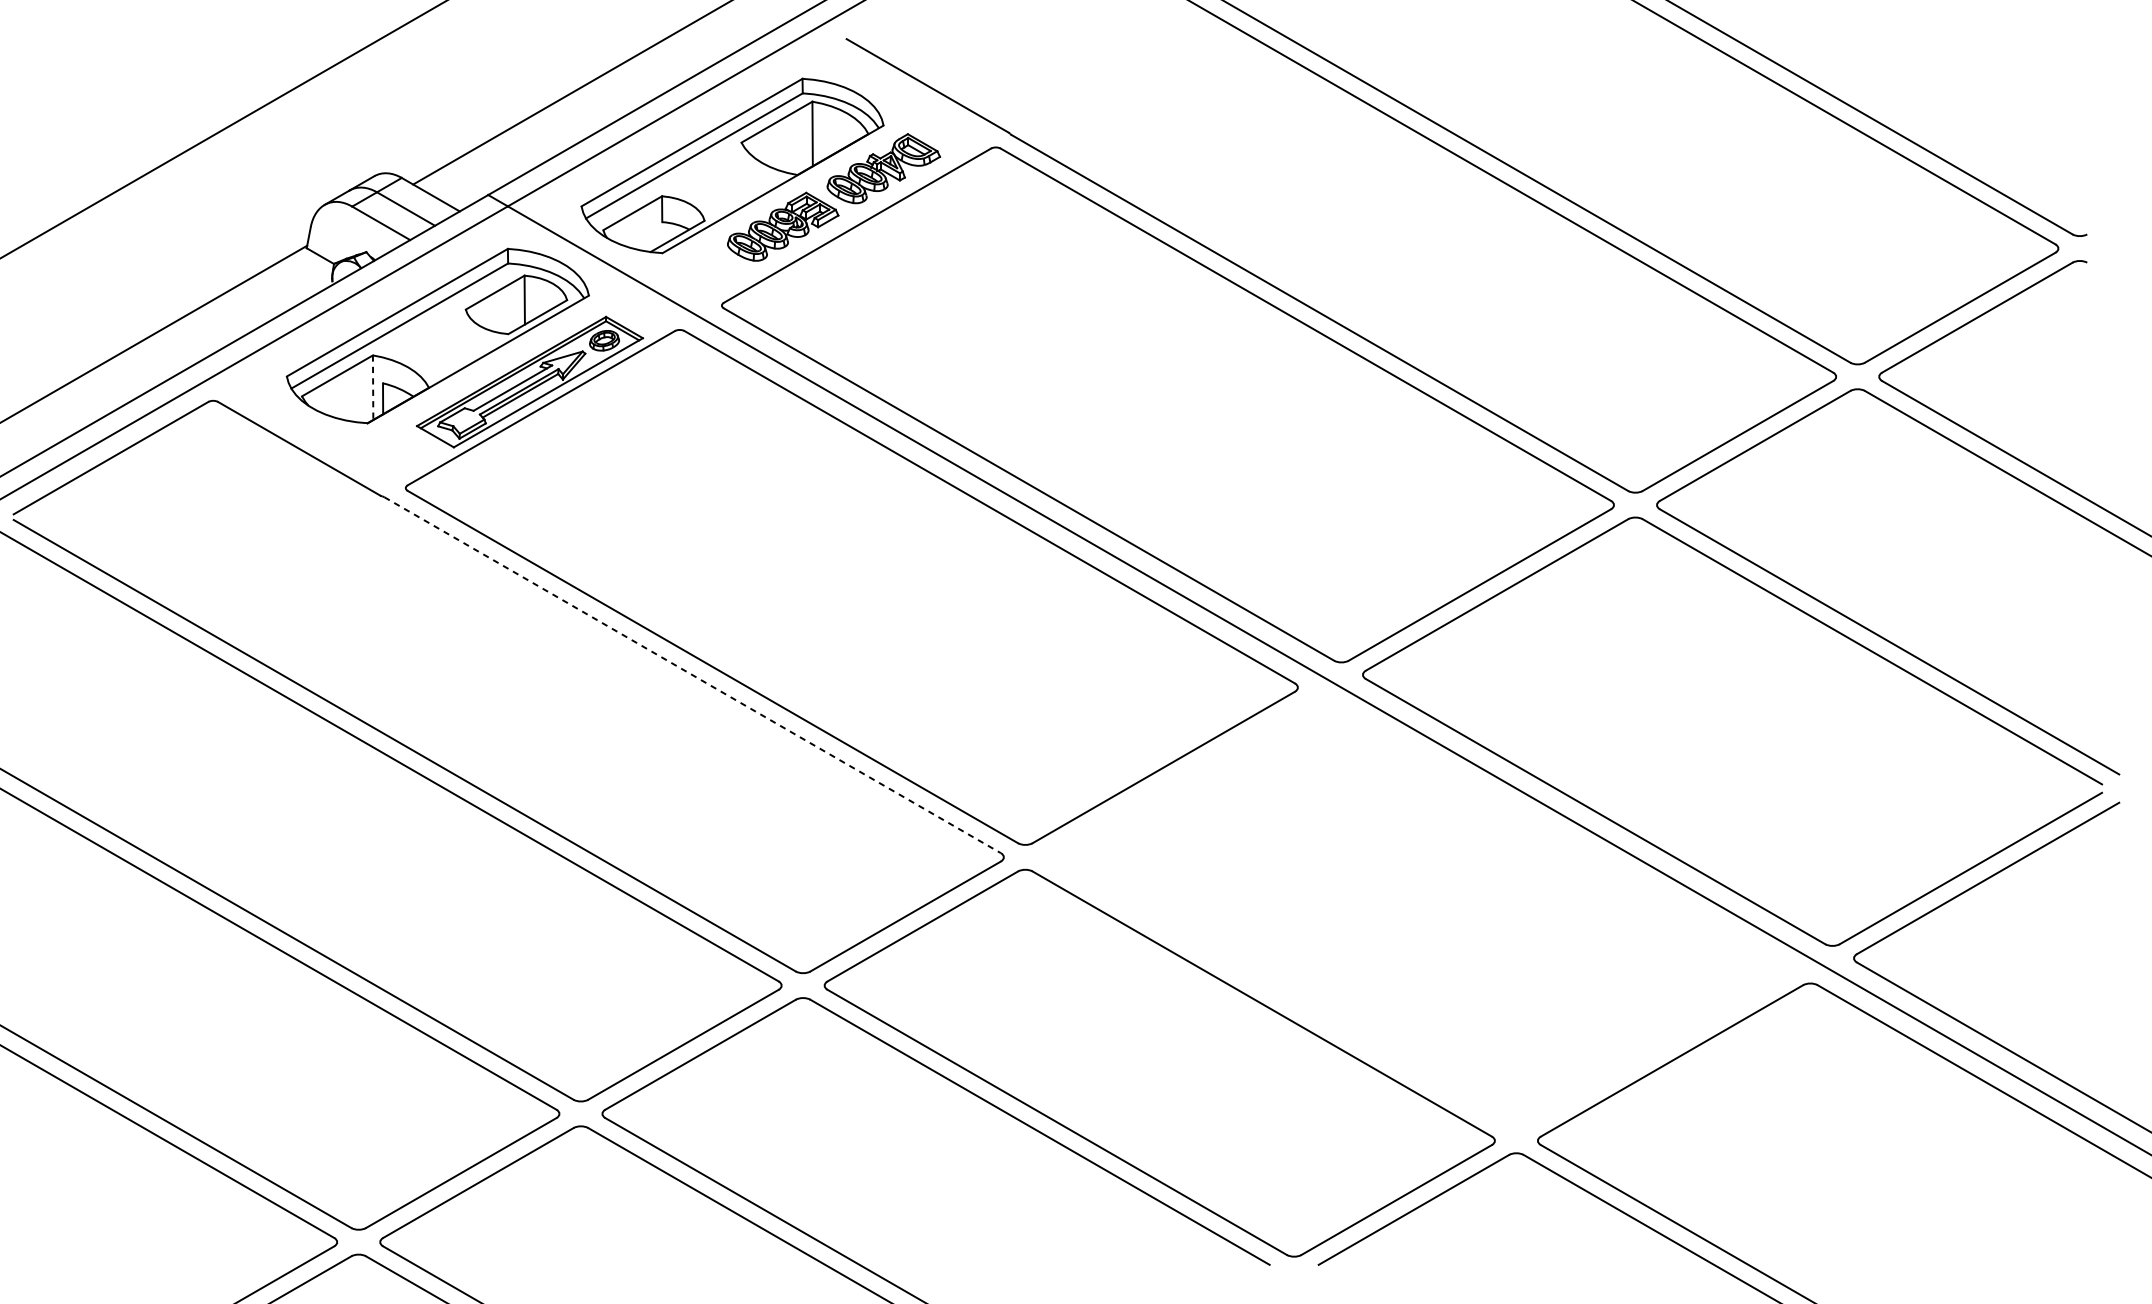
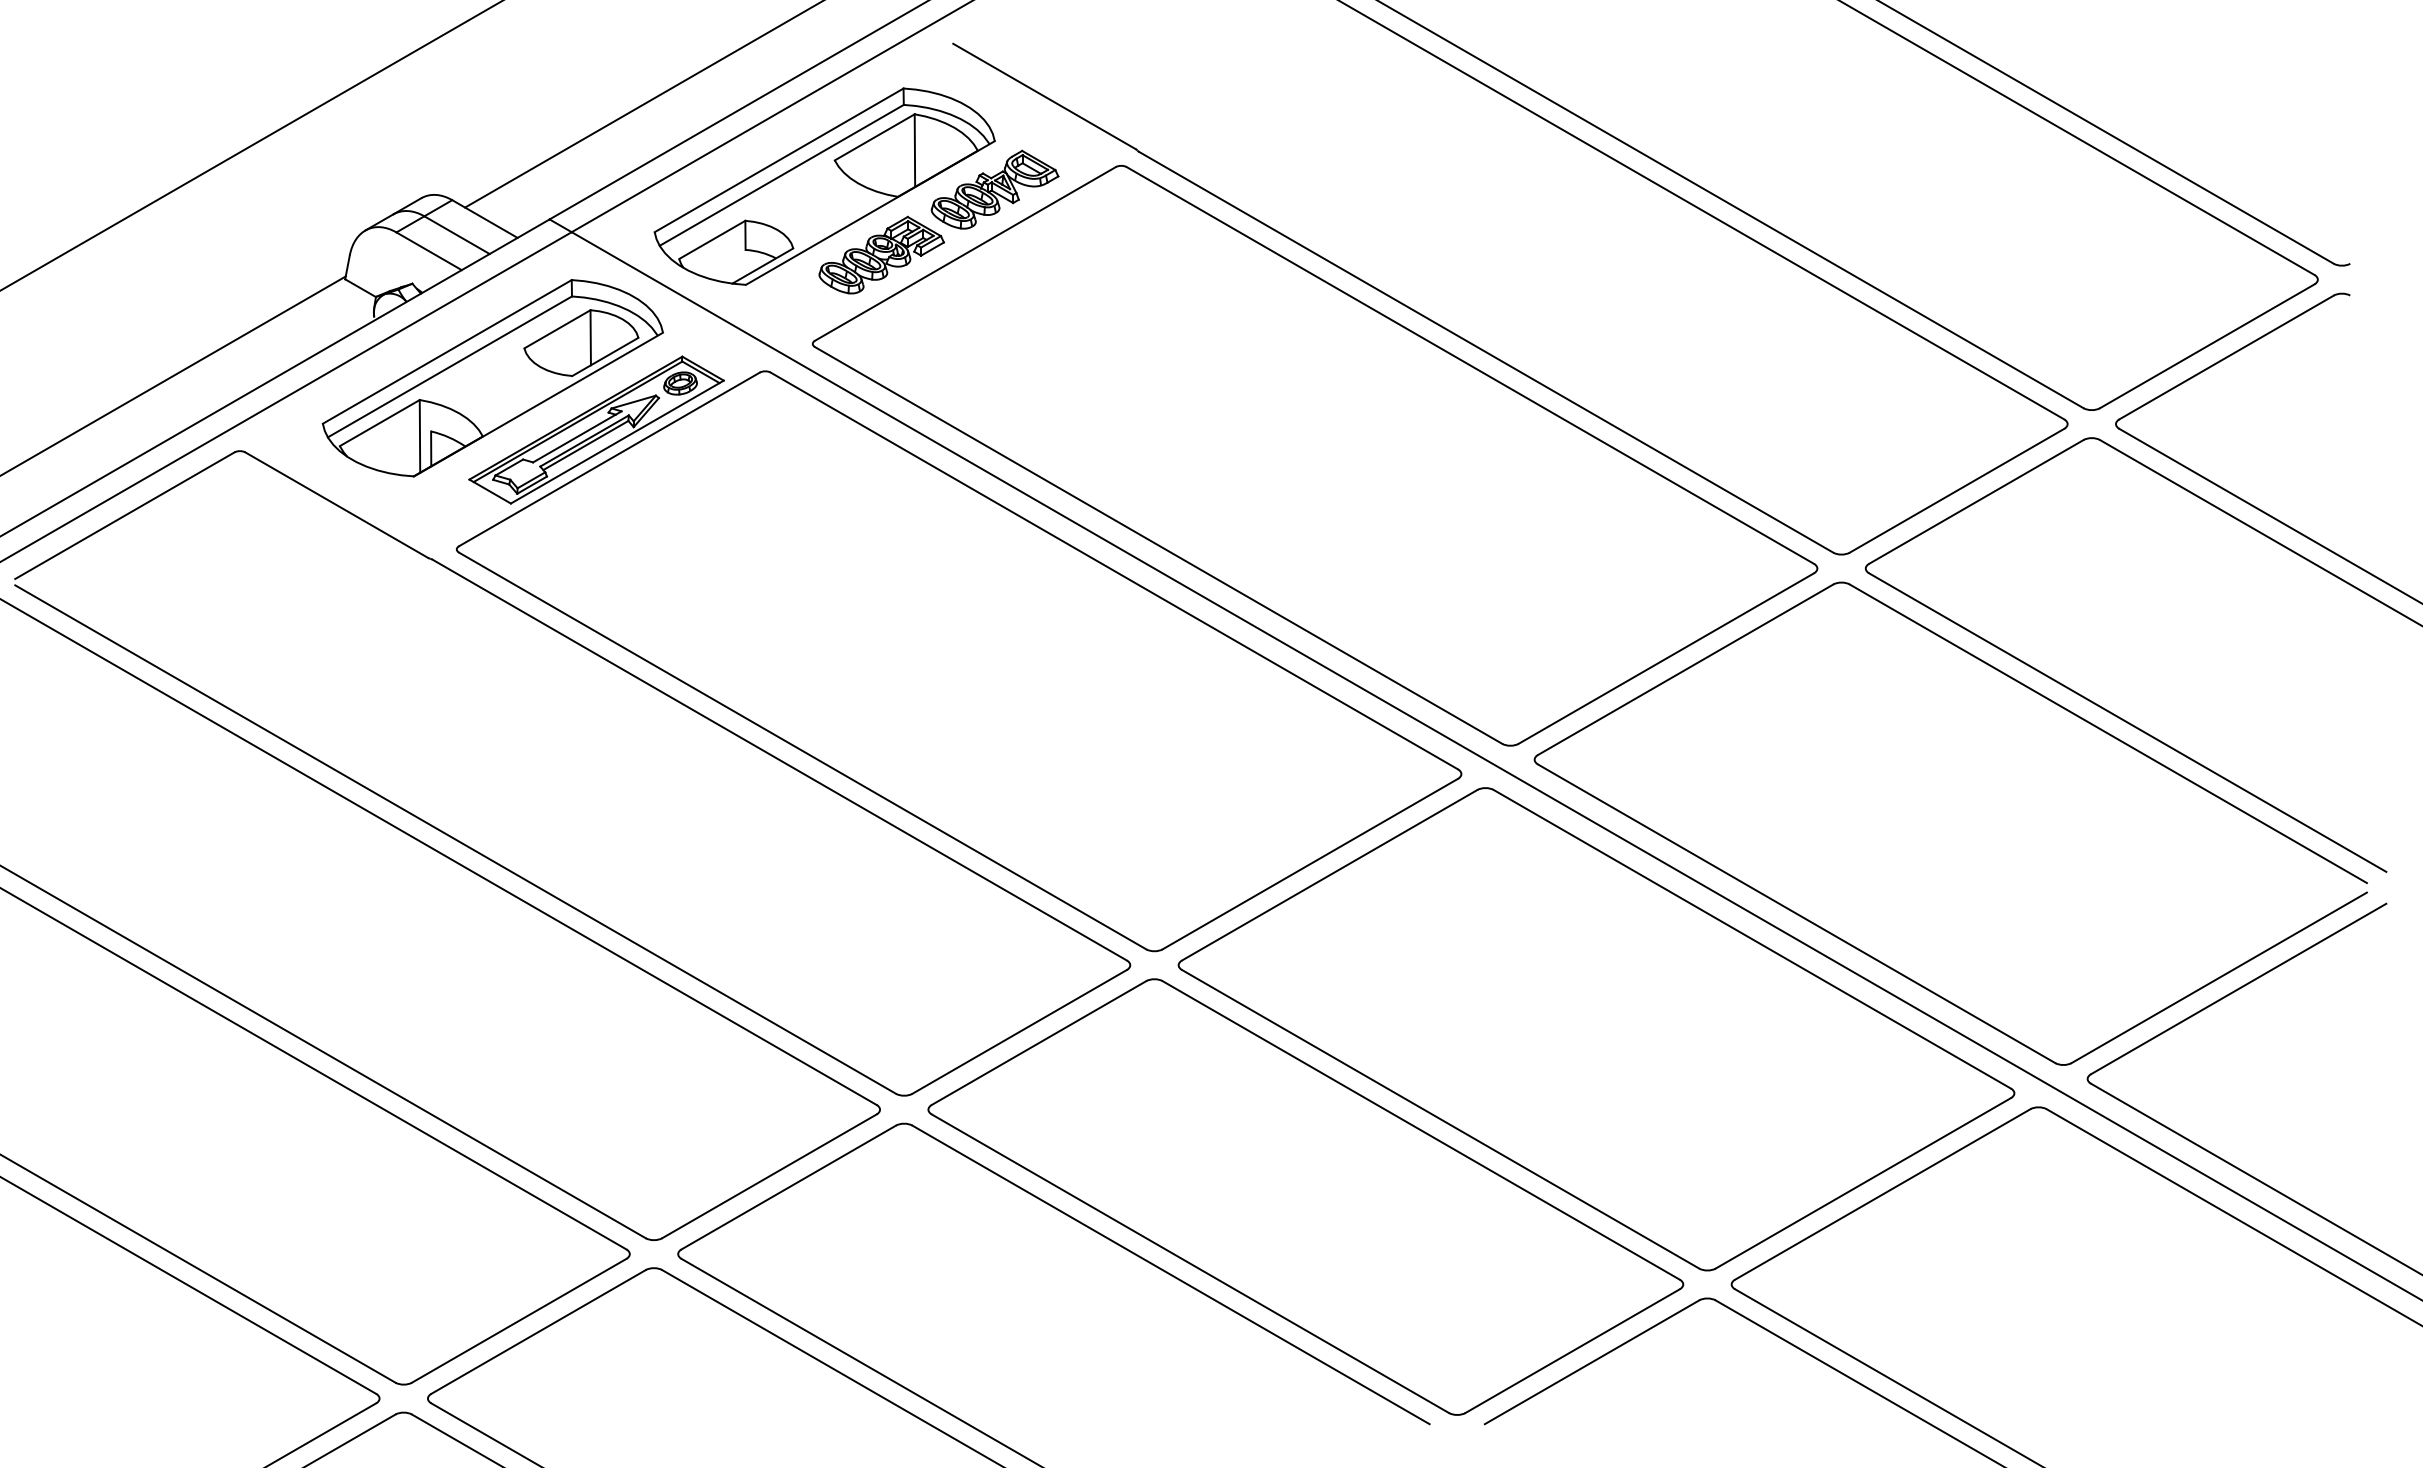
line: (372, 387) -> (419, 436), dashed -> solid
line: (692, 675) -> (779, 760), dashed -> solid
part: (1417, 914) -> (1596, 1029), added

